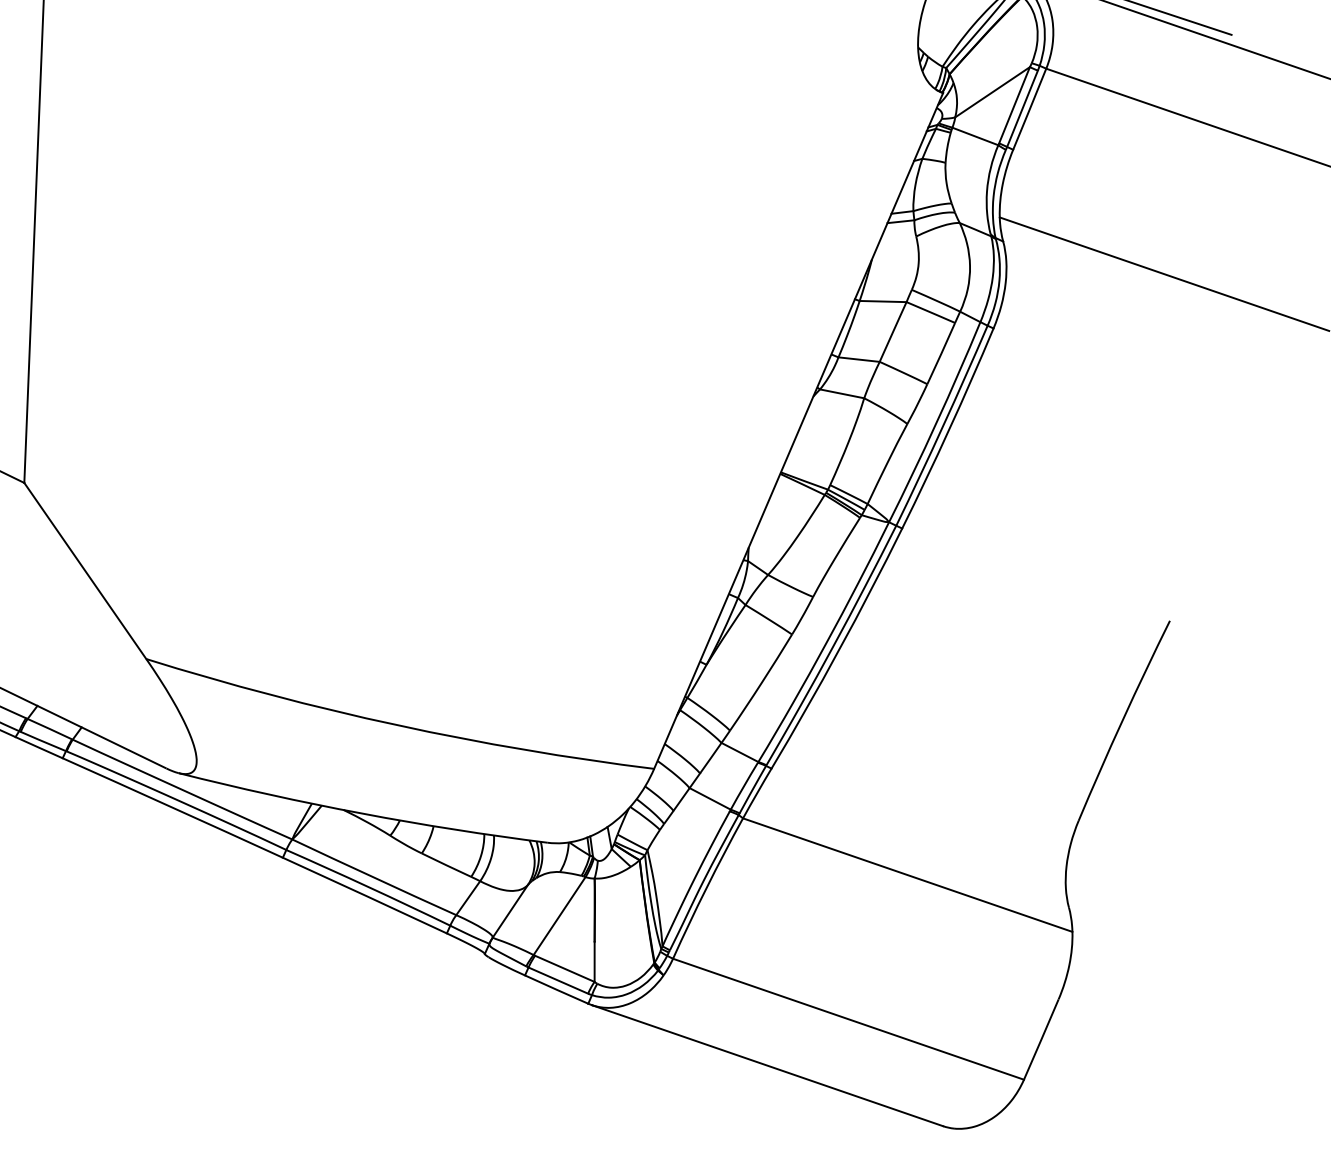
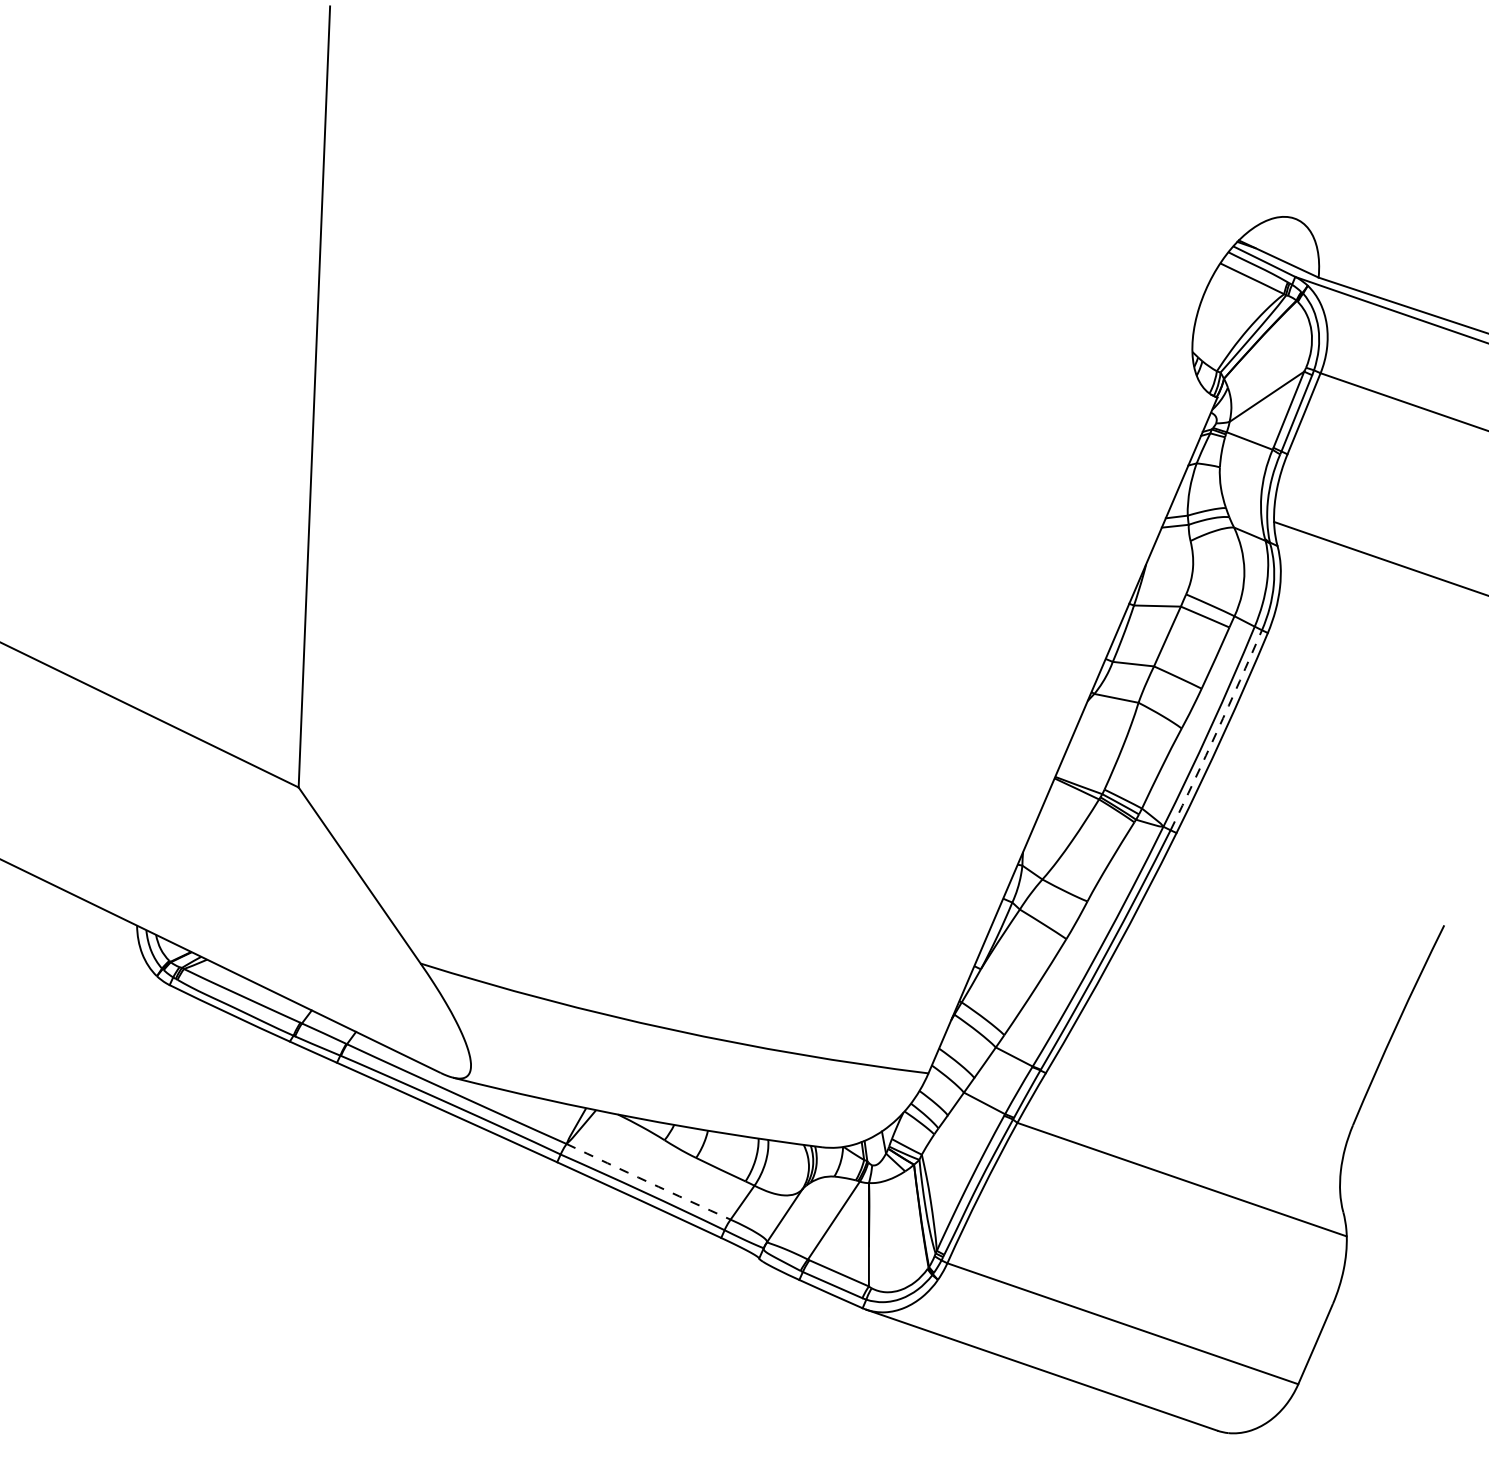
arc: (943, 425) -> (1217, 730), solid -> dashed
arc: (374, 877) -> (648, 1182), solid -> dashed

